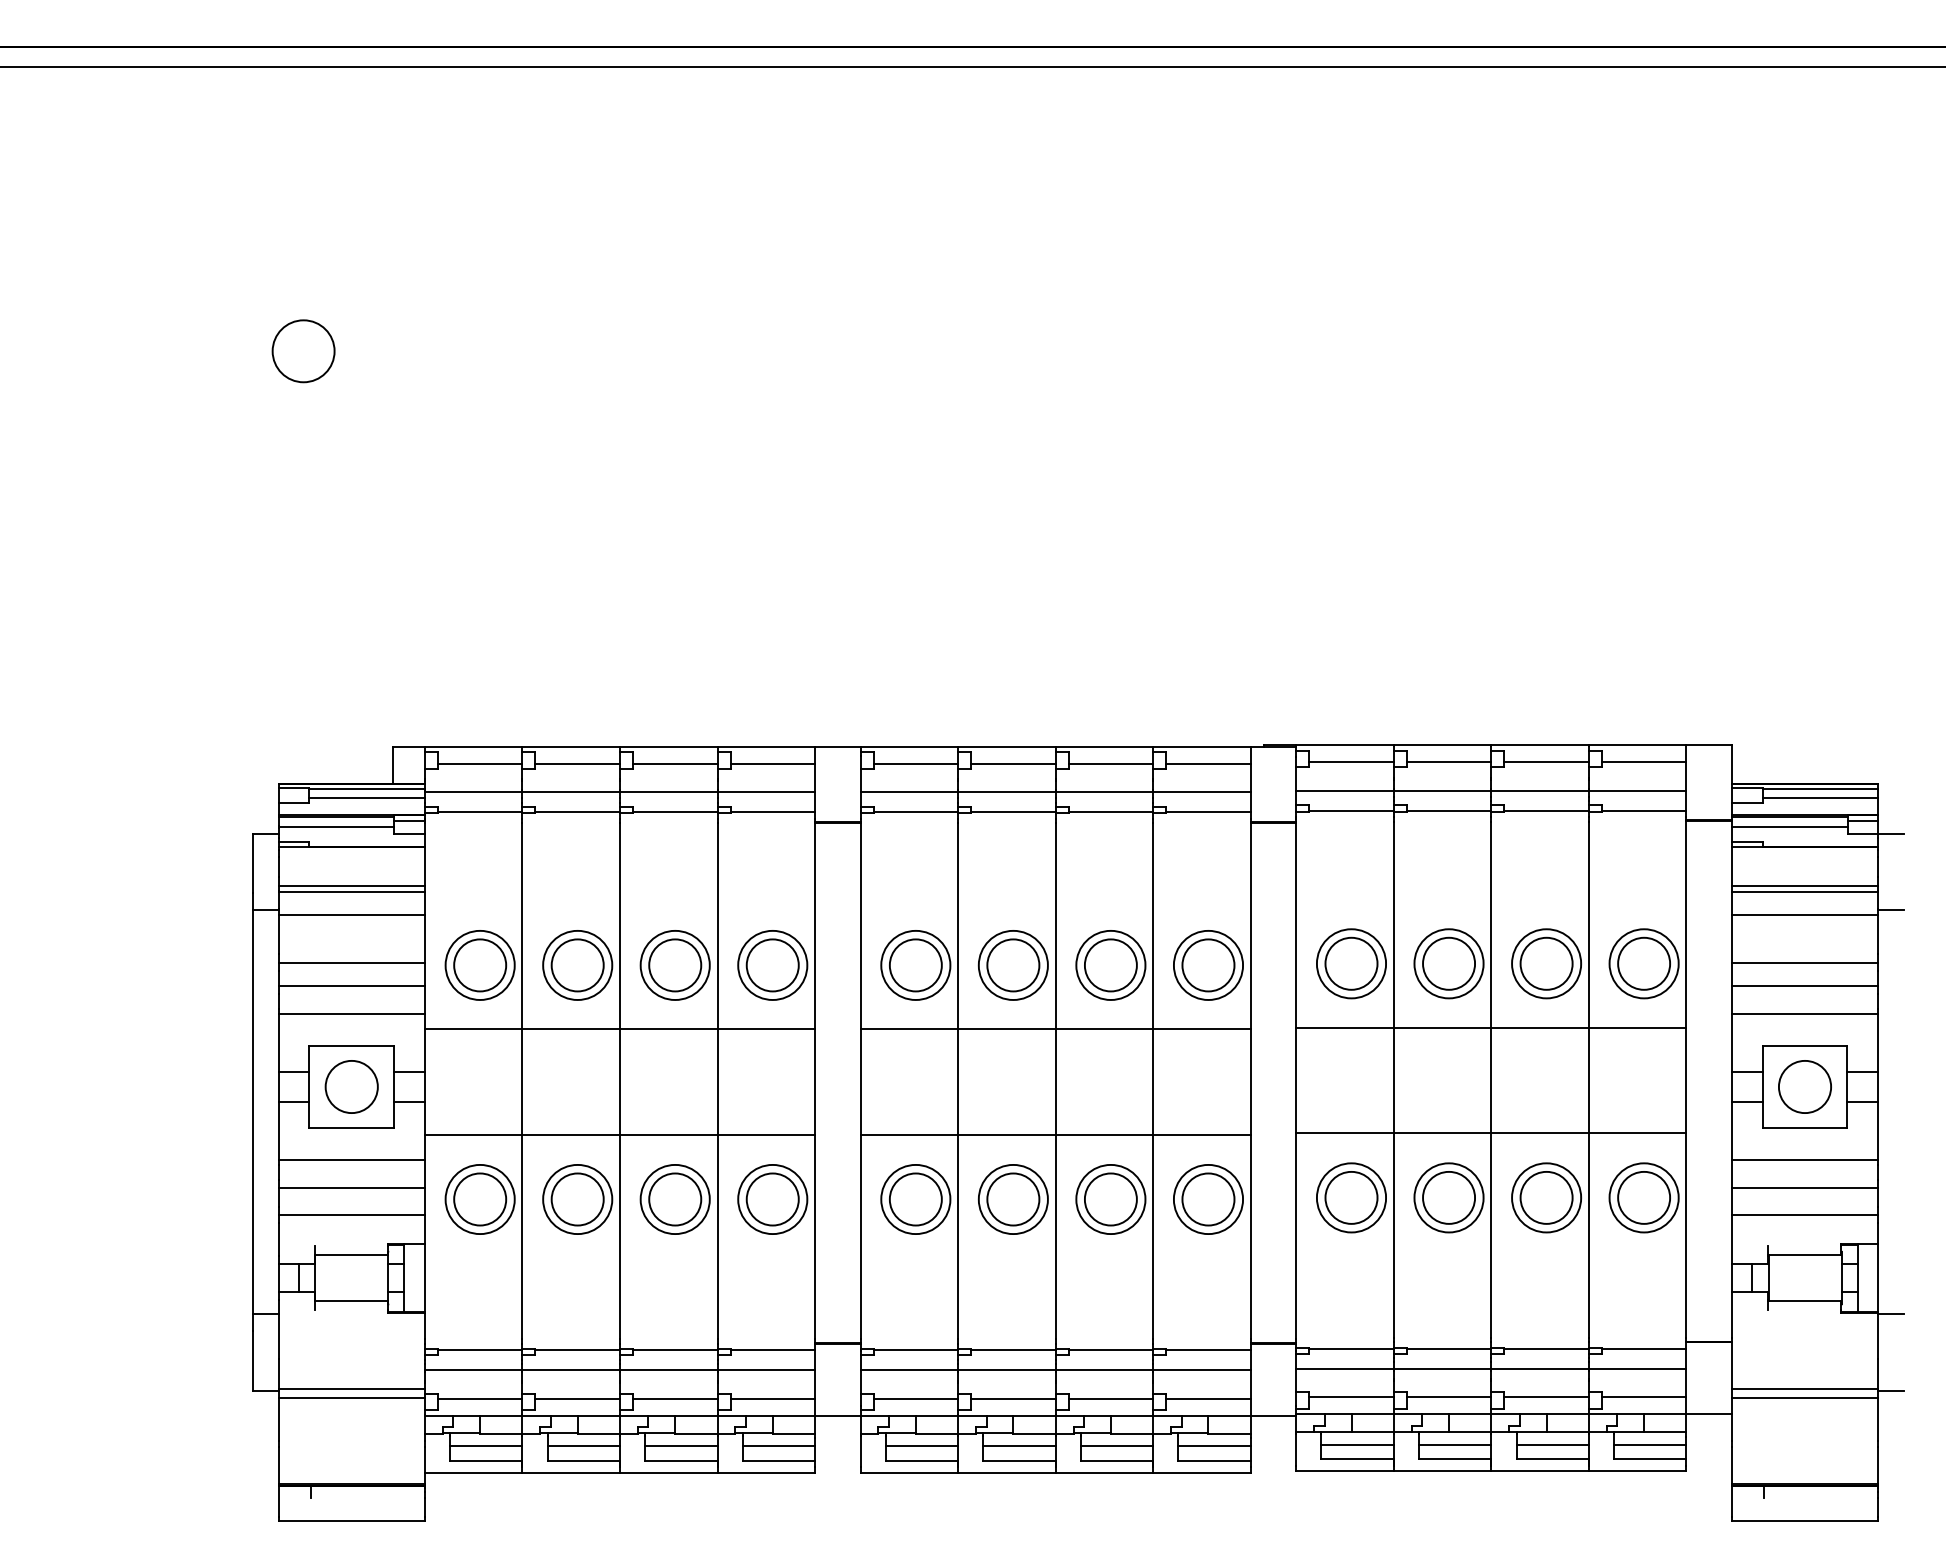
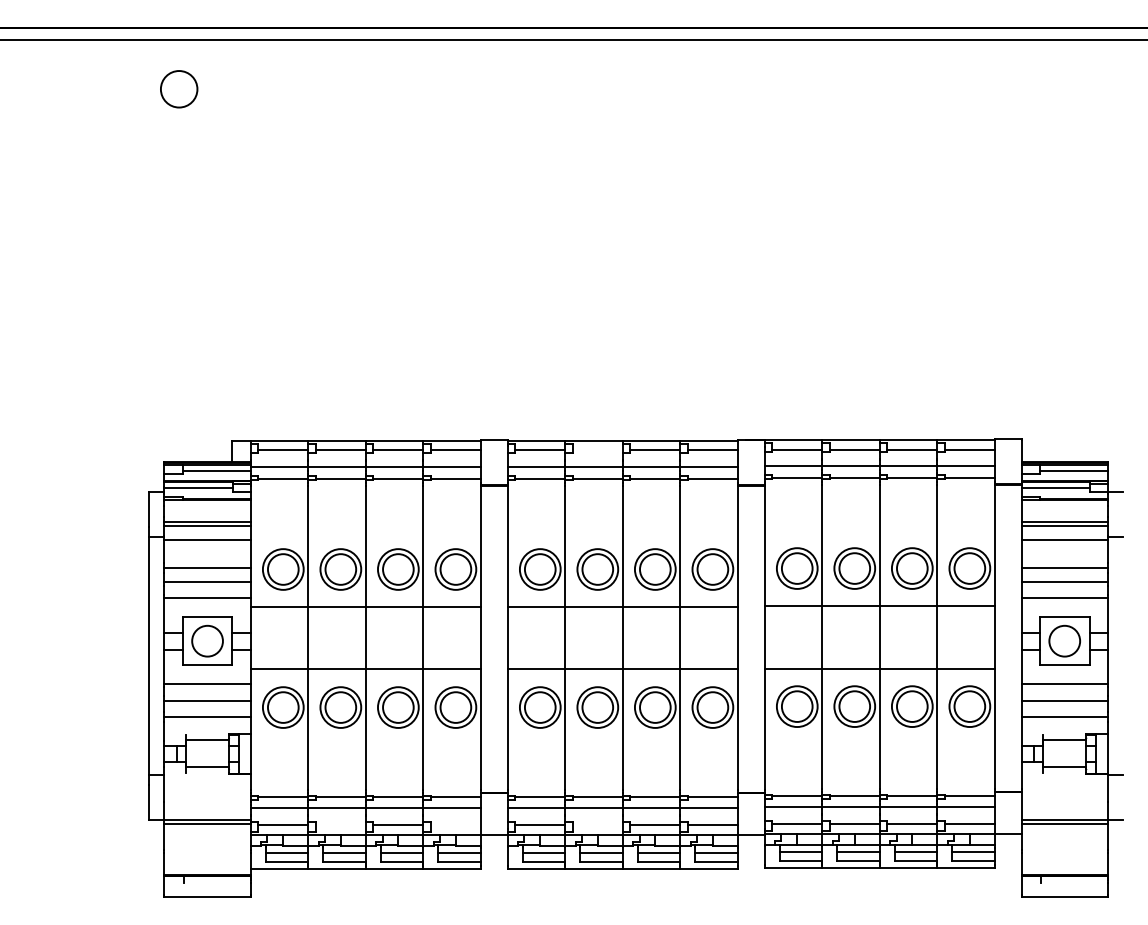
circle: (304, 351) -> (179, 89), moved
line: (1012, 763) -> (597, 450), removed
line: (577, 1399) -> (340, 825), removed
line: (772, 1399) -> (455, 825), removed
line: (1012, 1399) -> (597, 825), removed

